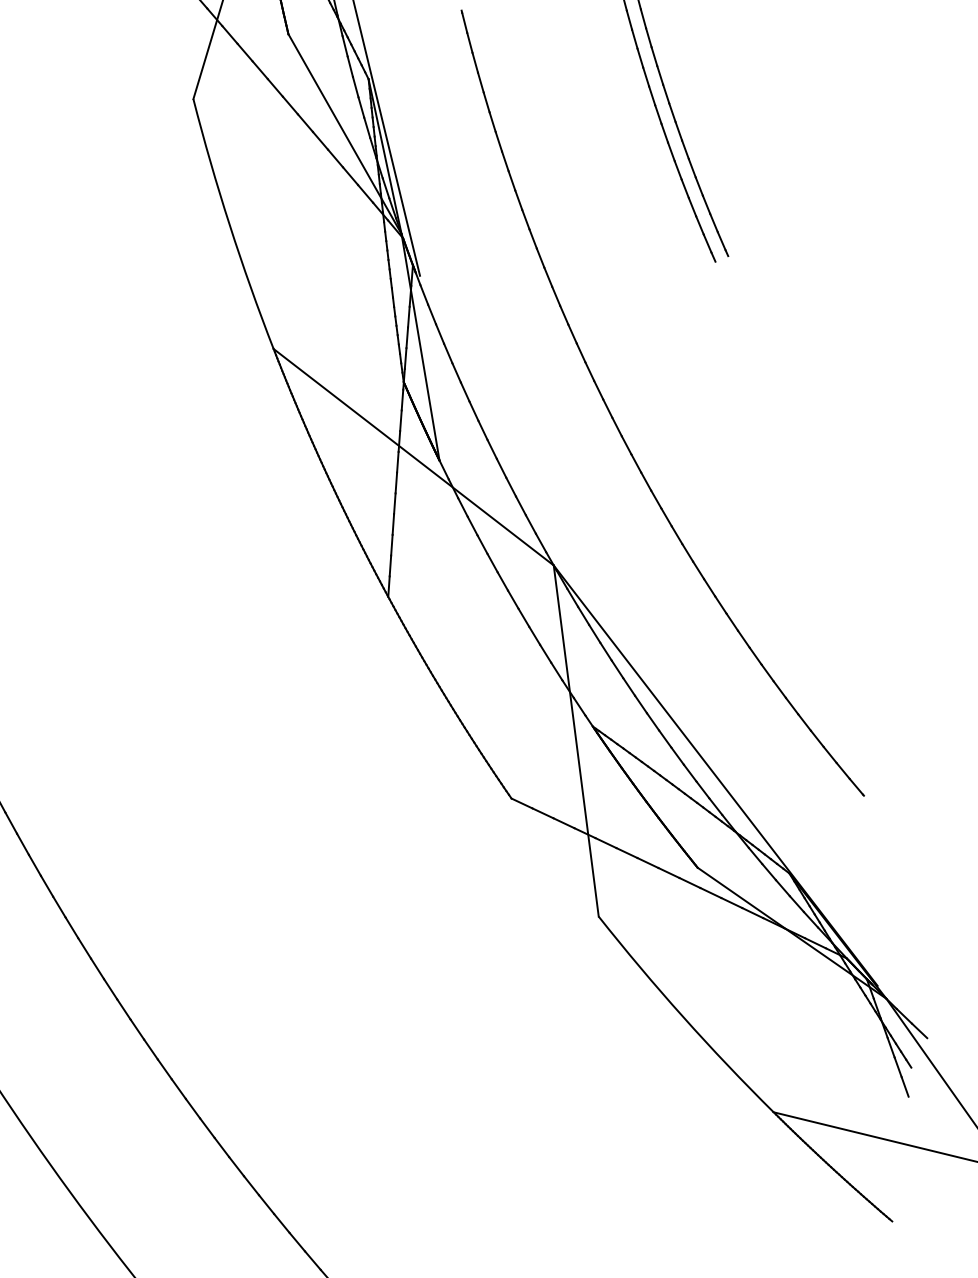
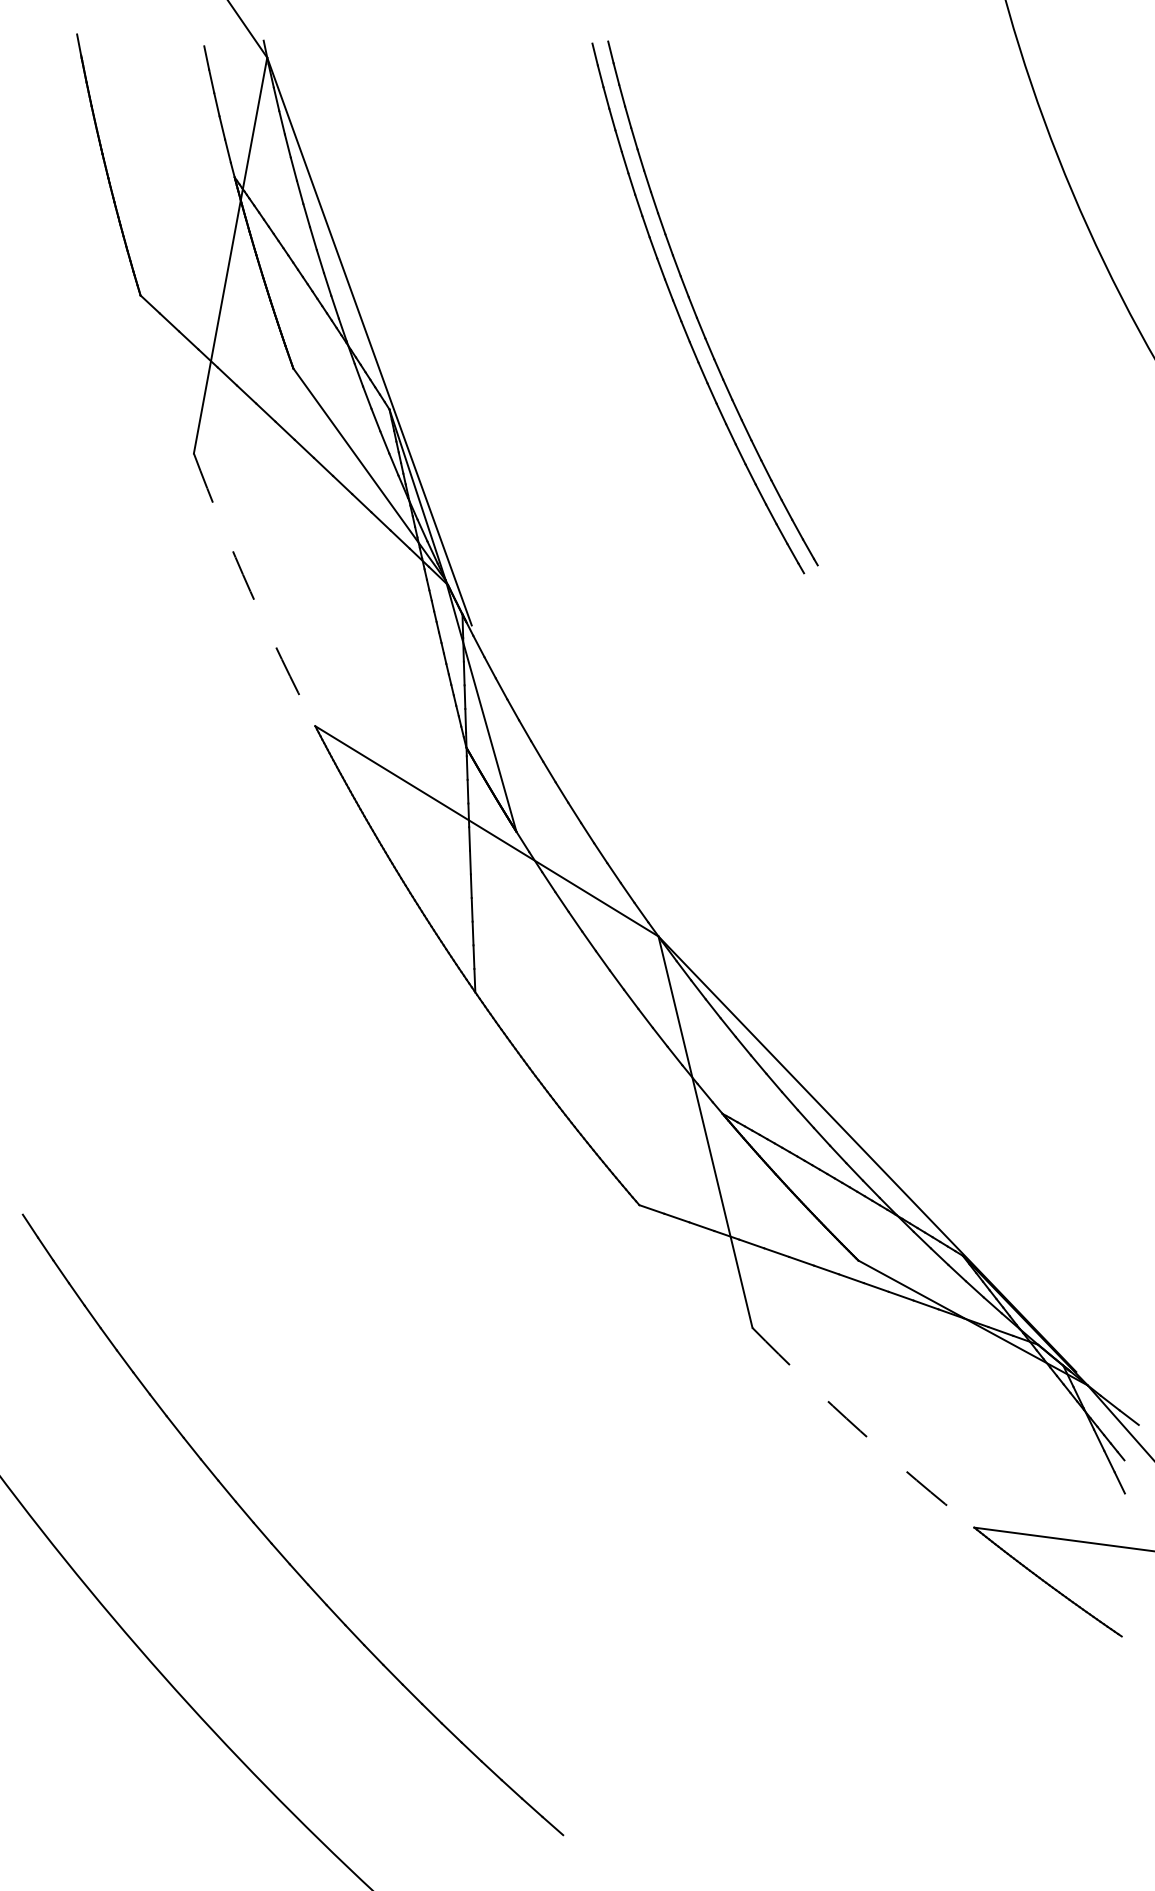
arc: (229, 225) -> (250, 591), solid -> dashed
part: (617, 425) -> (713, 770), removed
arc: (683, 1017) -> (860, 1431), solid -> dashed

